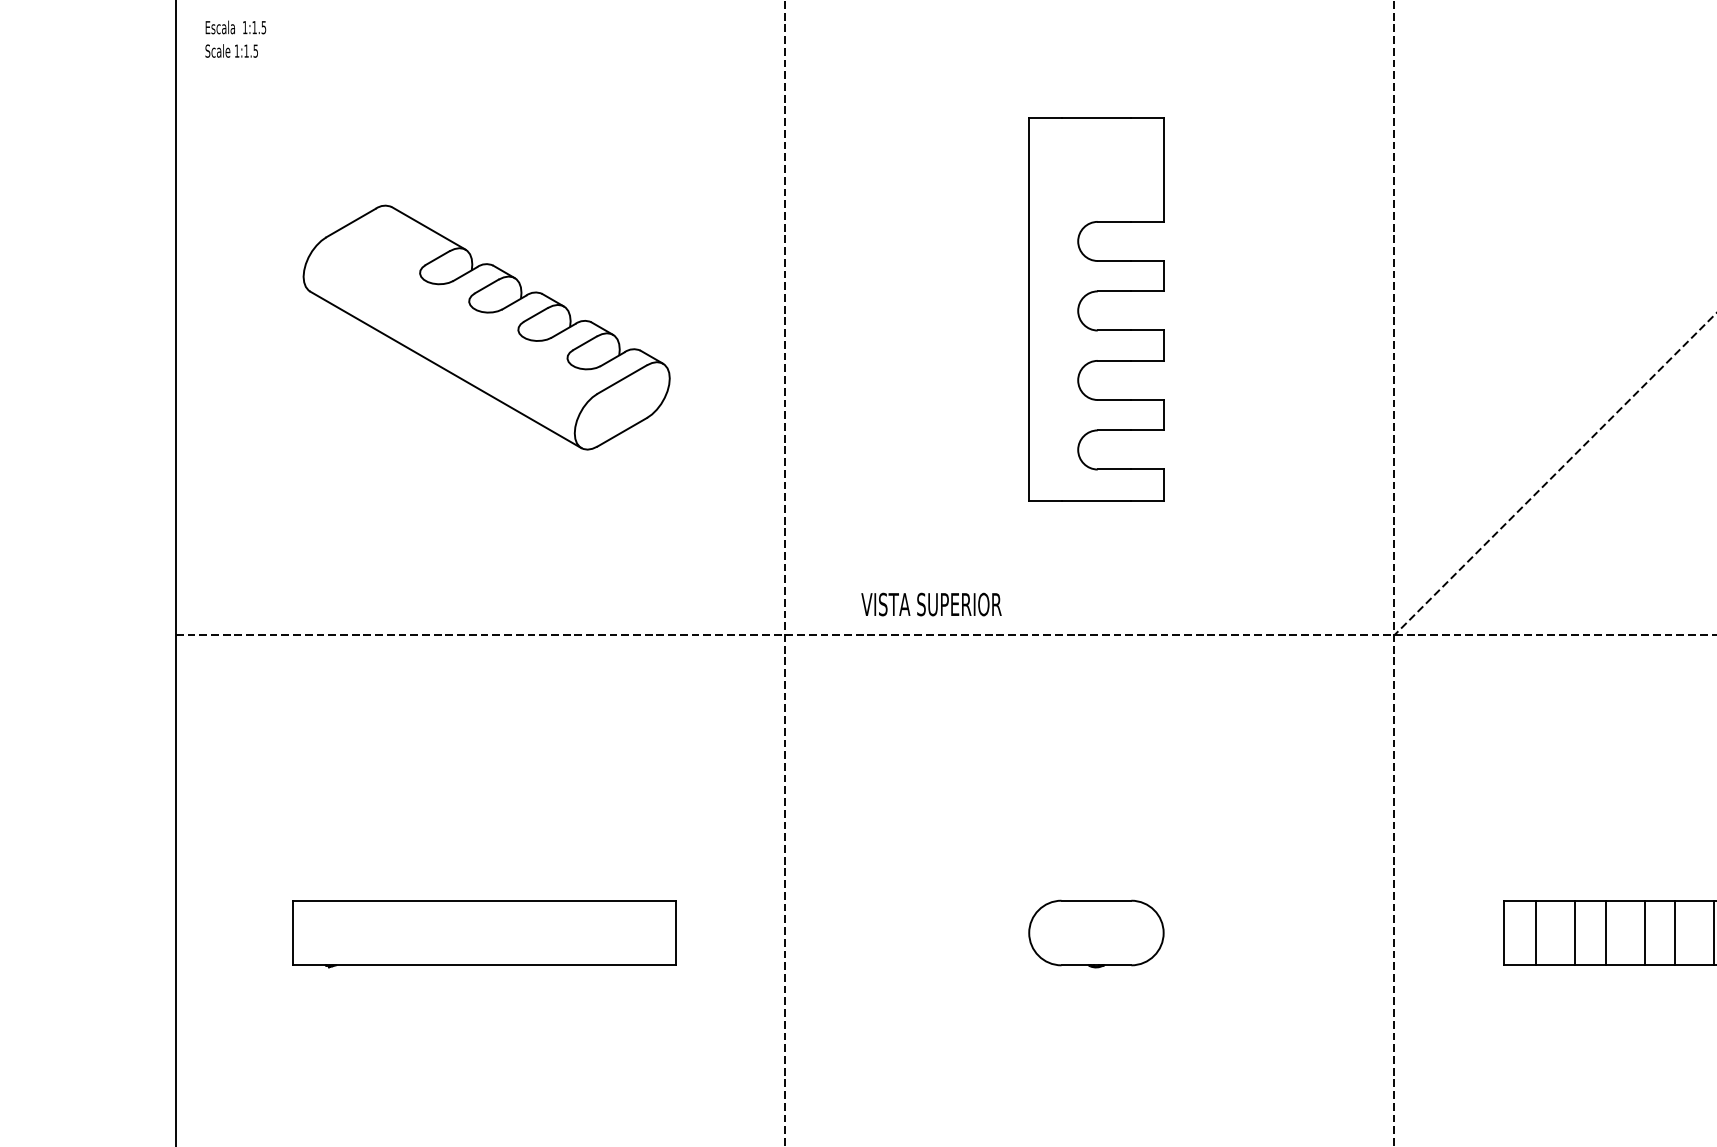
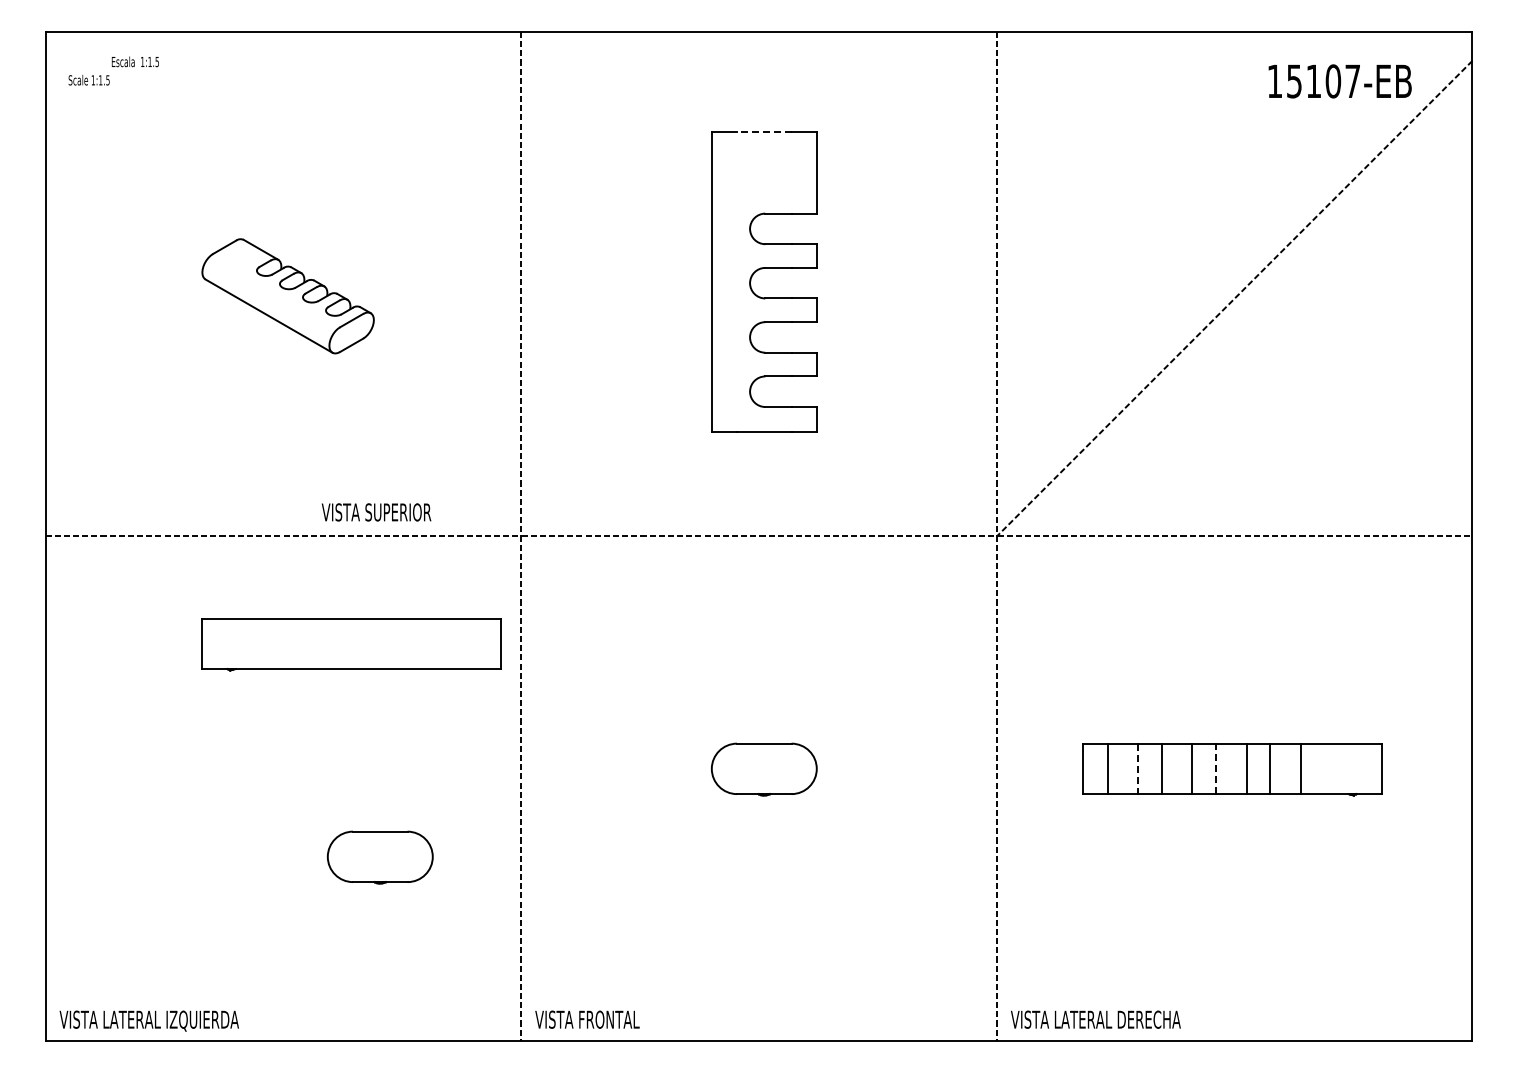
text: (234, 27) -> (134, 61), moved
line: (1095, 117) -> (763, 132), solid -> dashed
part: (485, 327) -> (287, 296), size x0.6
text: (931, 604) -> (376, 512), moved
line: (1675, 932) -> (1216, 768), solid -> dashed
part: (484, 933) -> (351, 644), moved
line: (1575, 933) -> (1138, 769), solid -> dashed
part: (603, 1046) -> (379, 857), added

